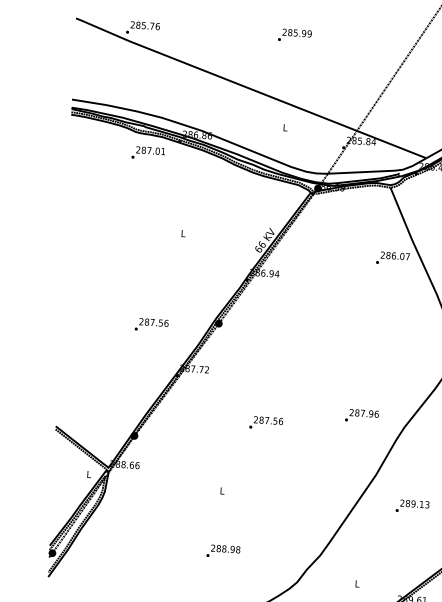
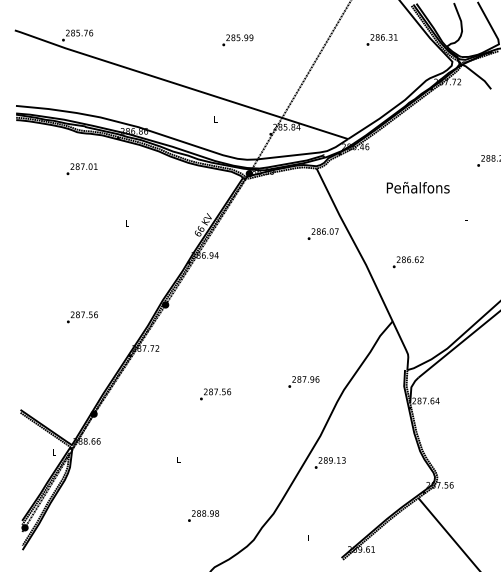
text: (294, 35) -> (237, 40), moved
text: (147, 152) -> (81, 168), moved
text: (151, 325) -> (82, 317), moved
text: (411, 506) -> (329, 462), moved
text: (223, 551) -> (203, 515), moved

